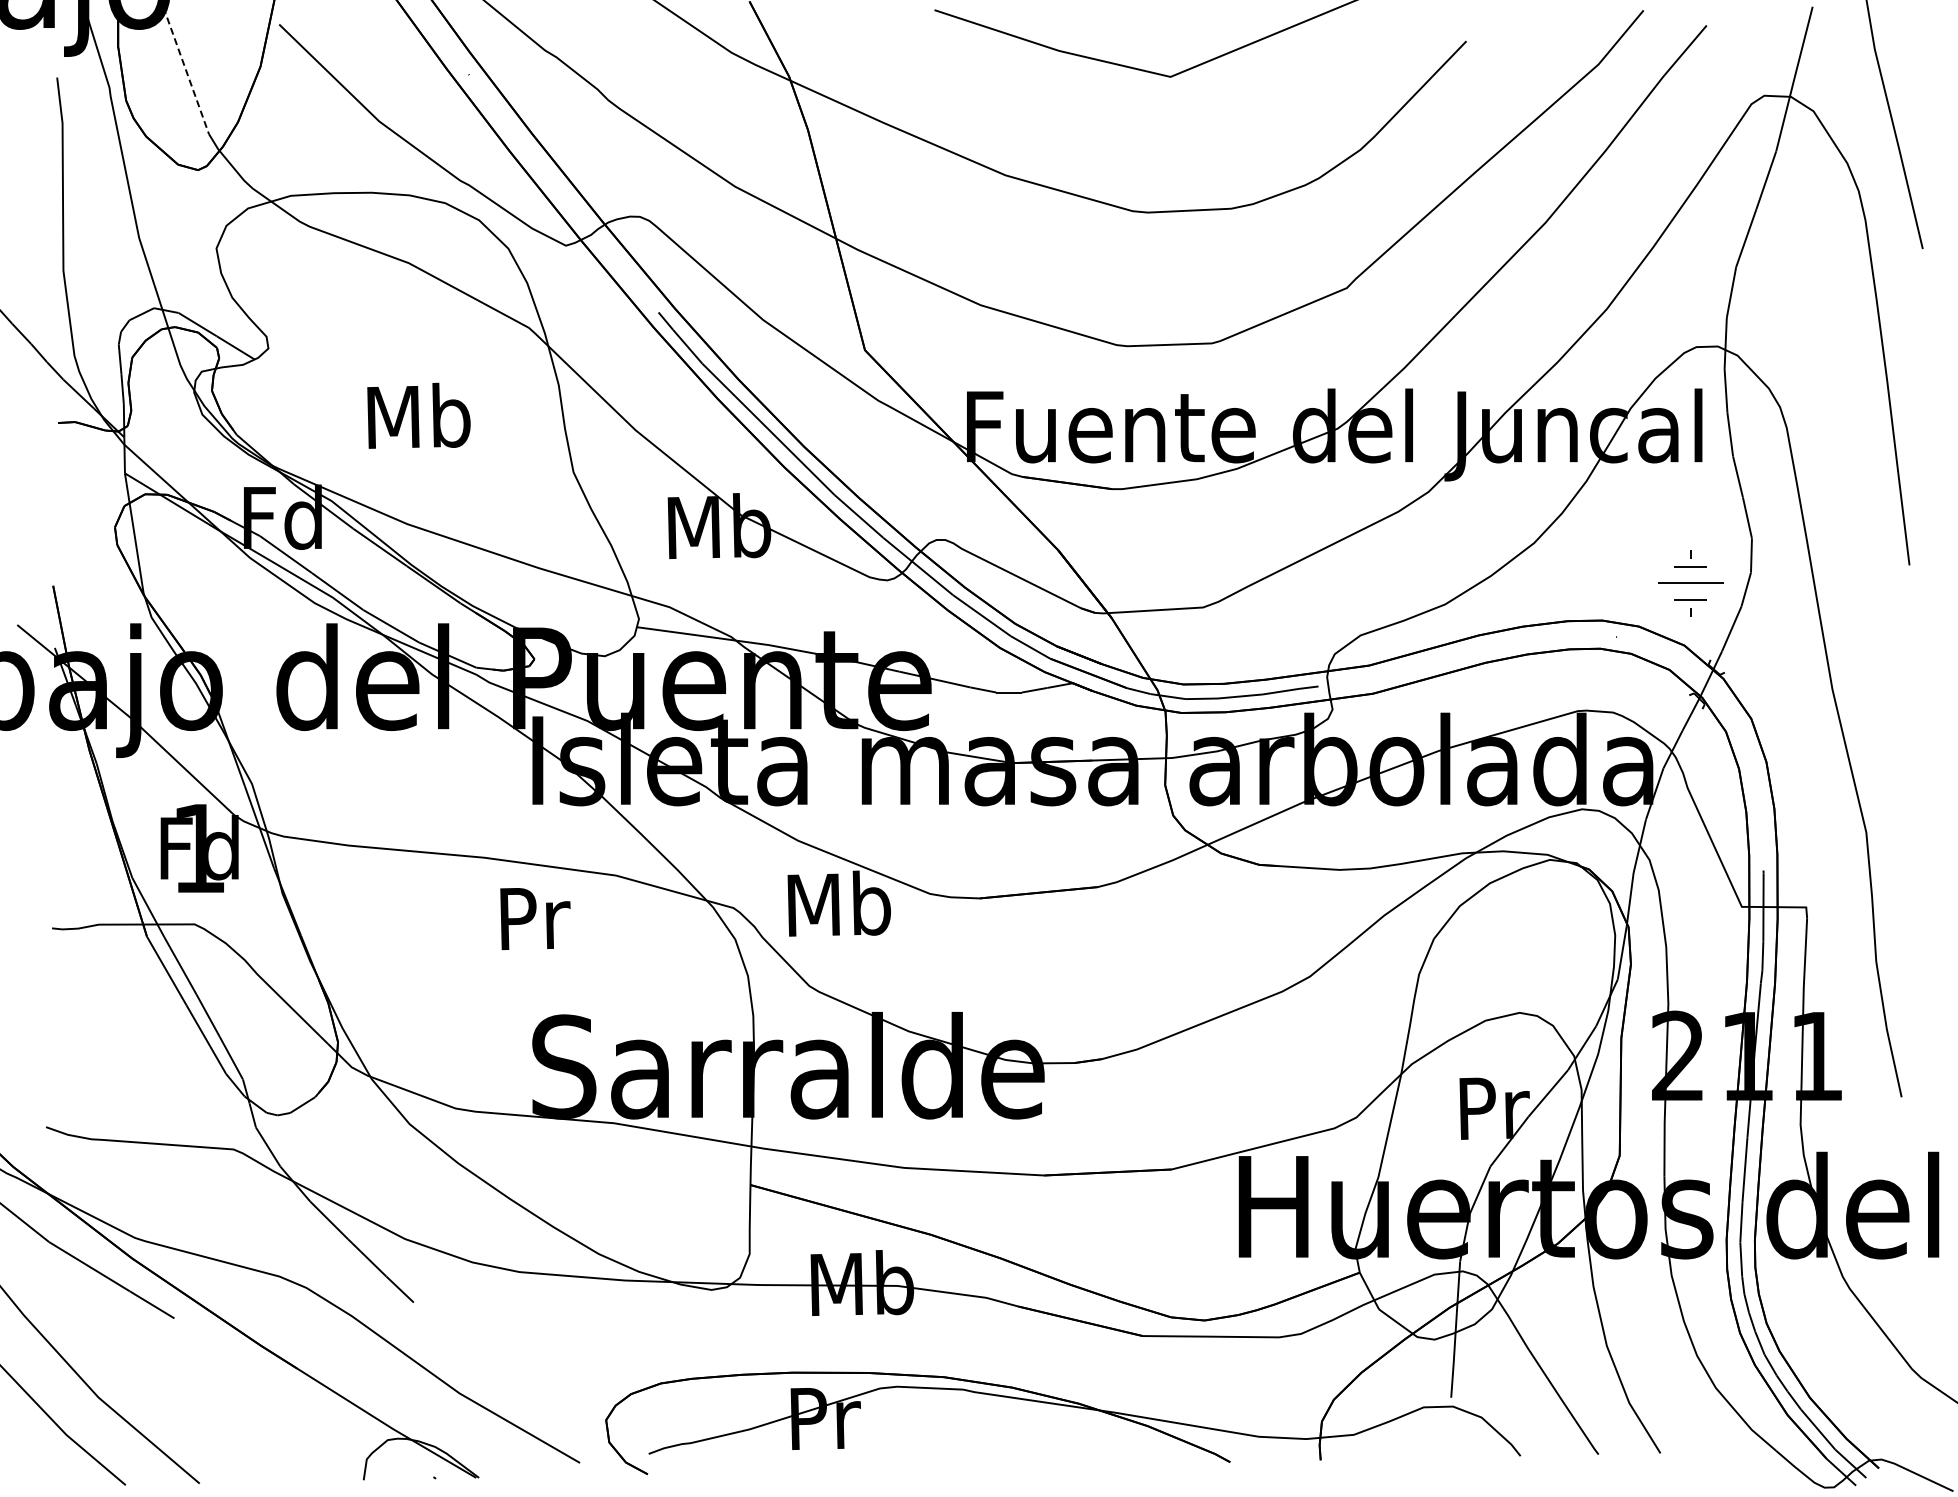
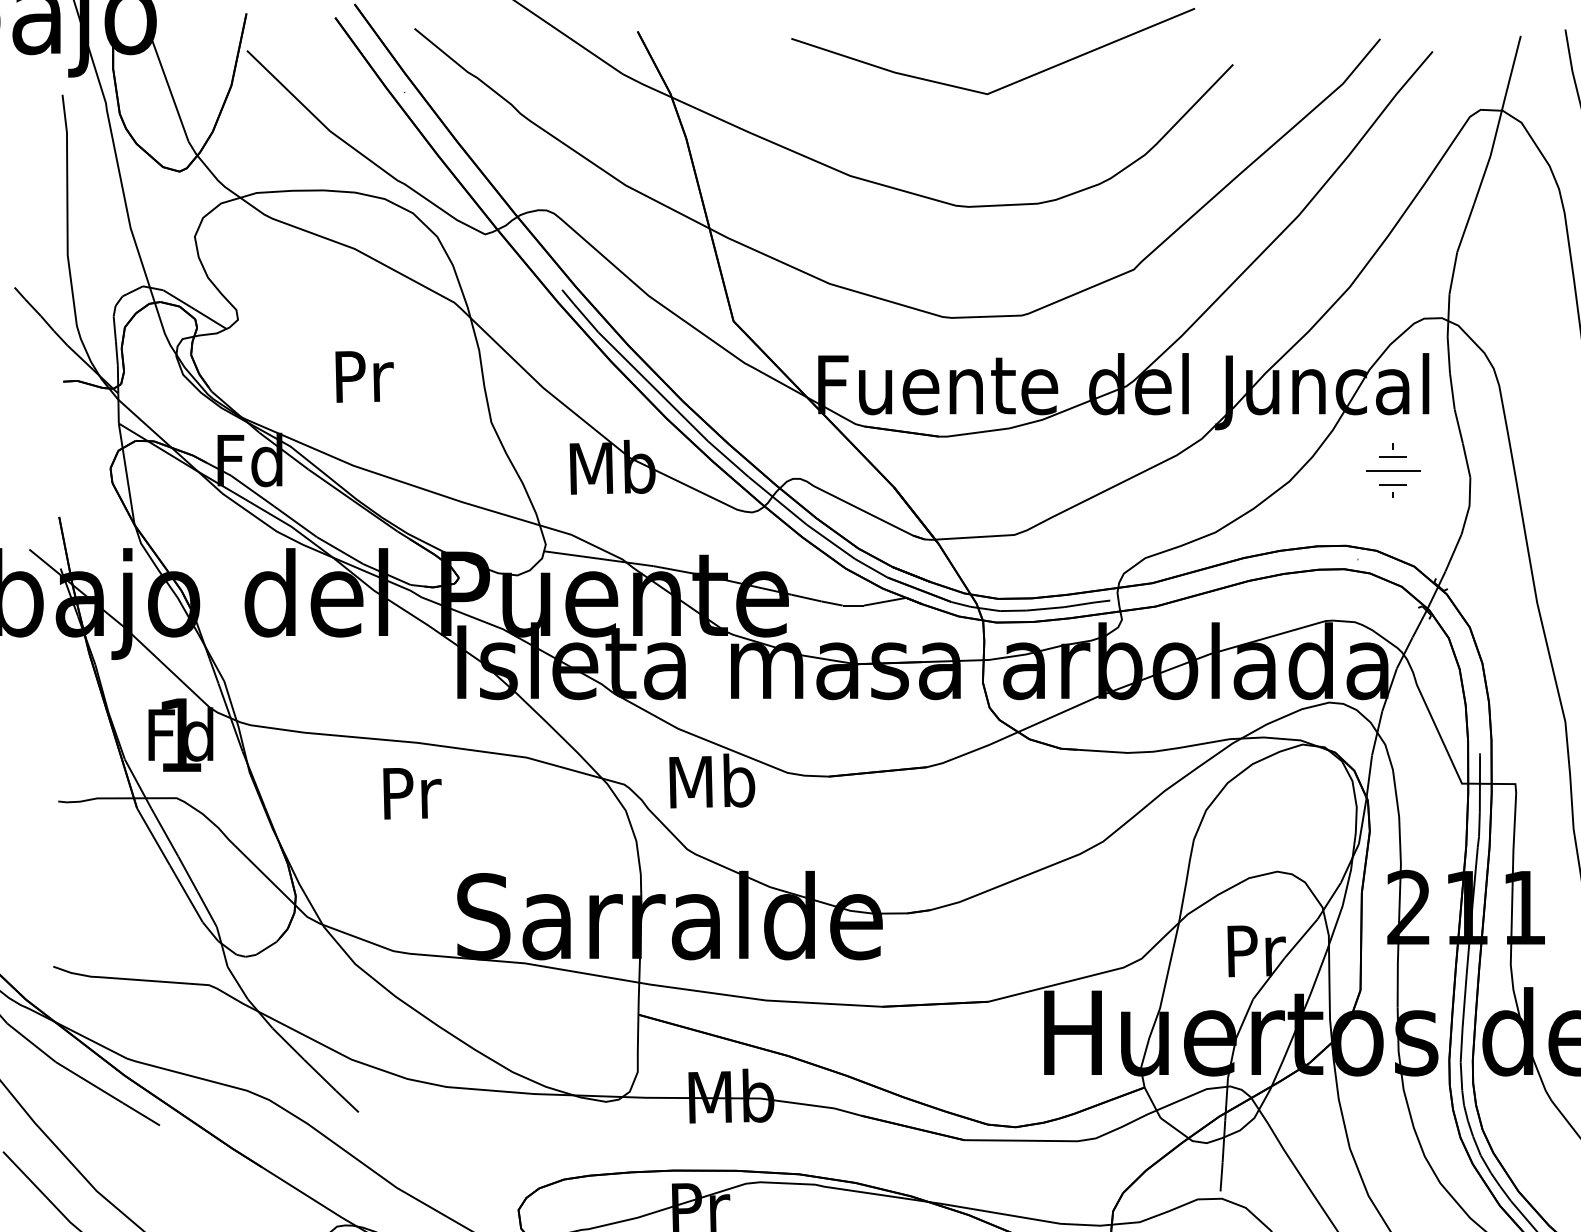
line: (186, 71) -> (169, 89), dashed -> solid
text: (418, 415) -> (362, 375), Mb -> Pr
part: (1690, 583) -> (1392, 470), moved
text: (535, 919) -> (412, 794), moved

